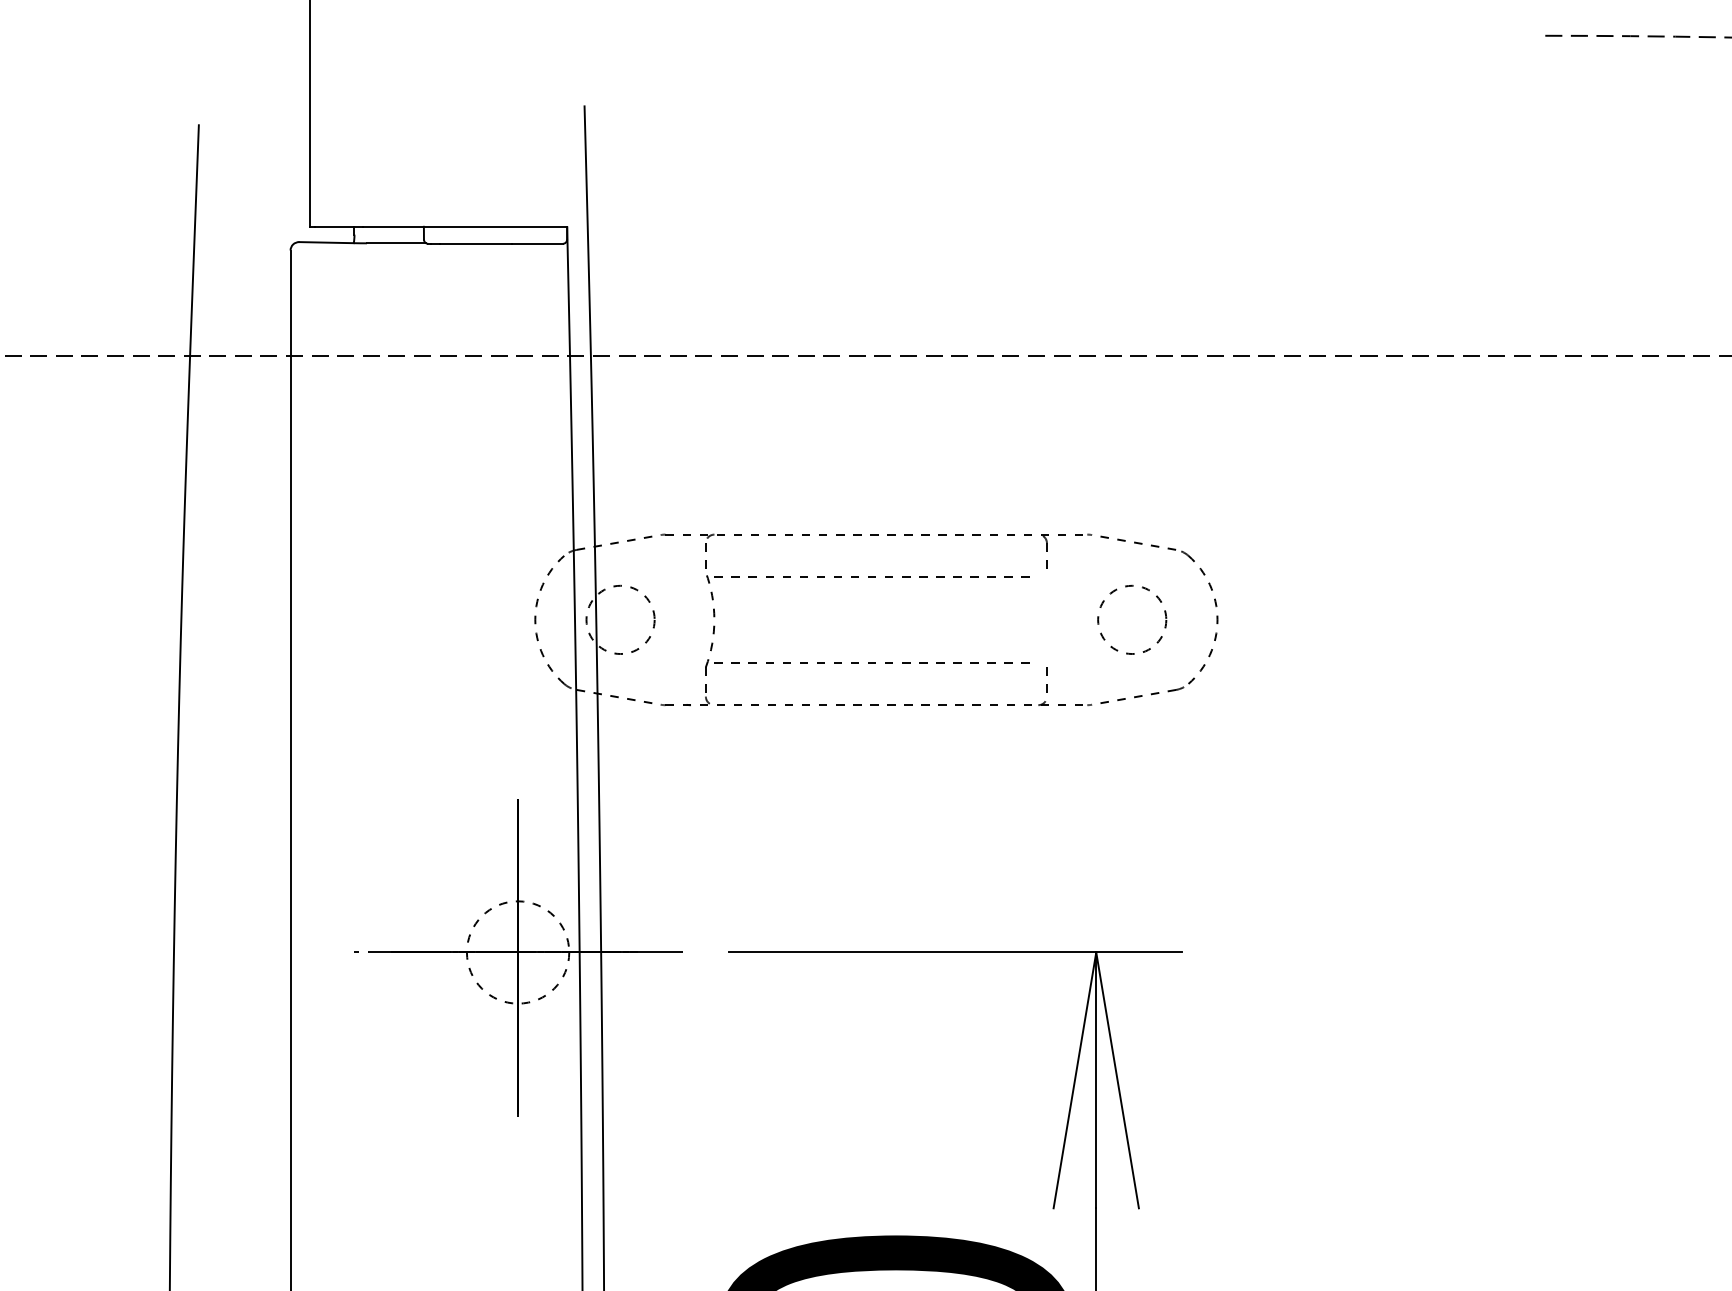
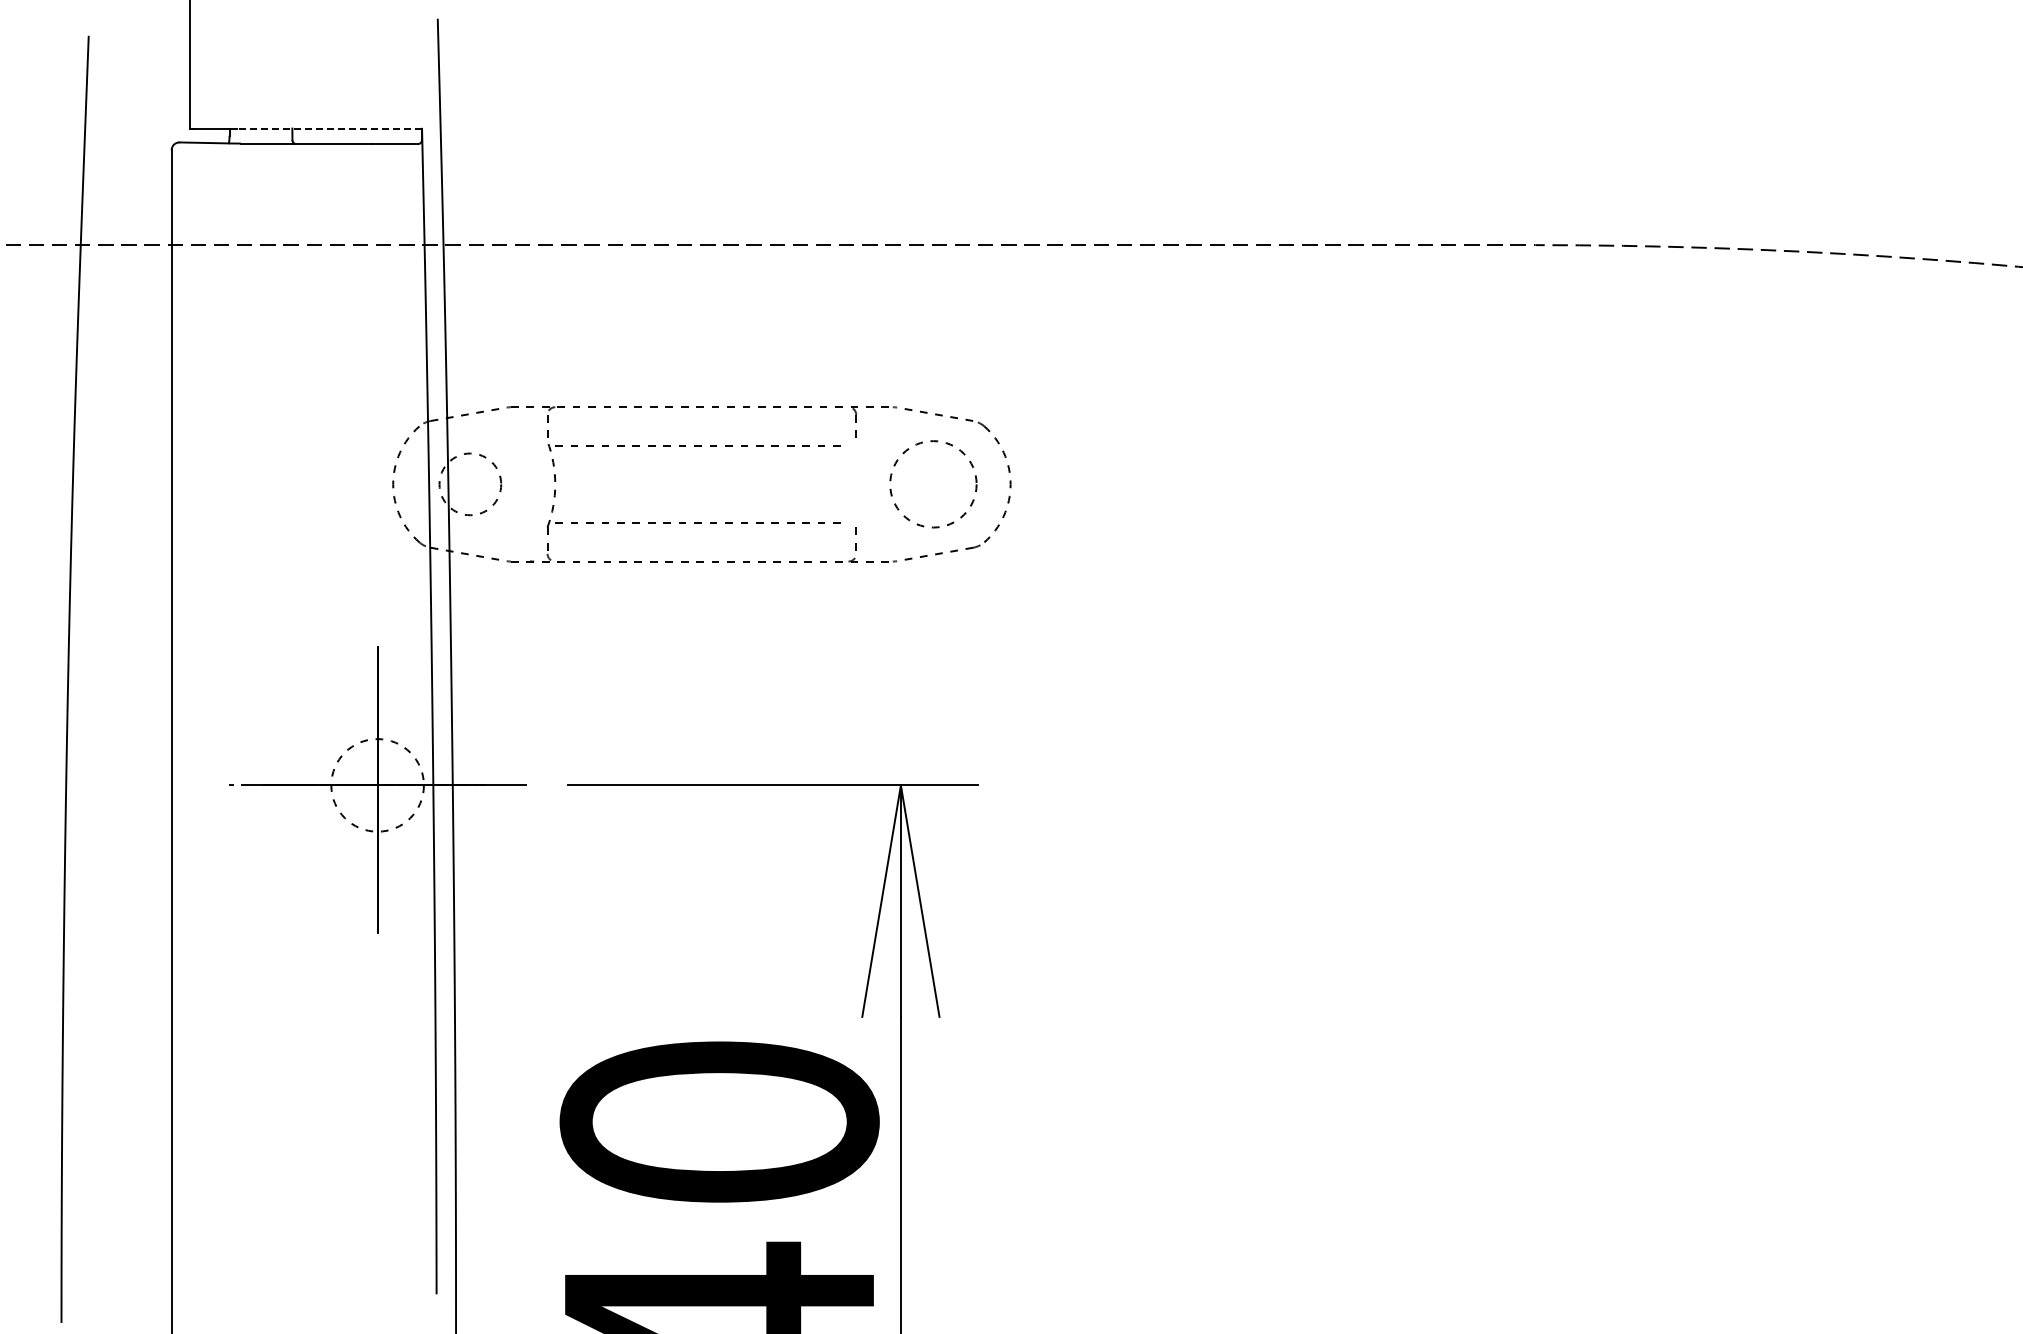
line: (464, 226) -> (329, 128), solid -> dashed
circle: (1132, 620) -> (933, 484), size x1.4

